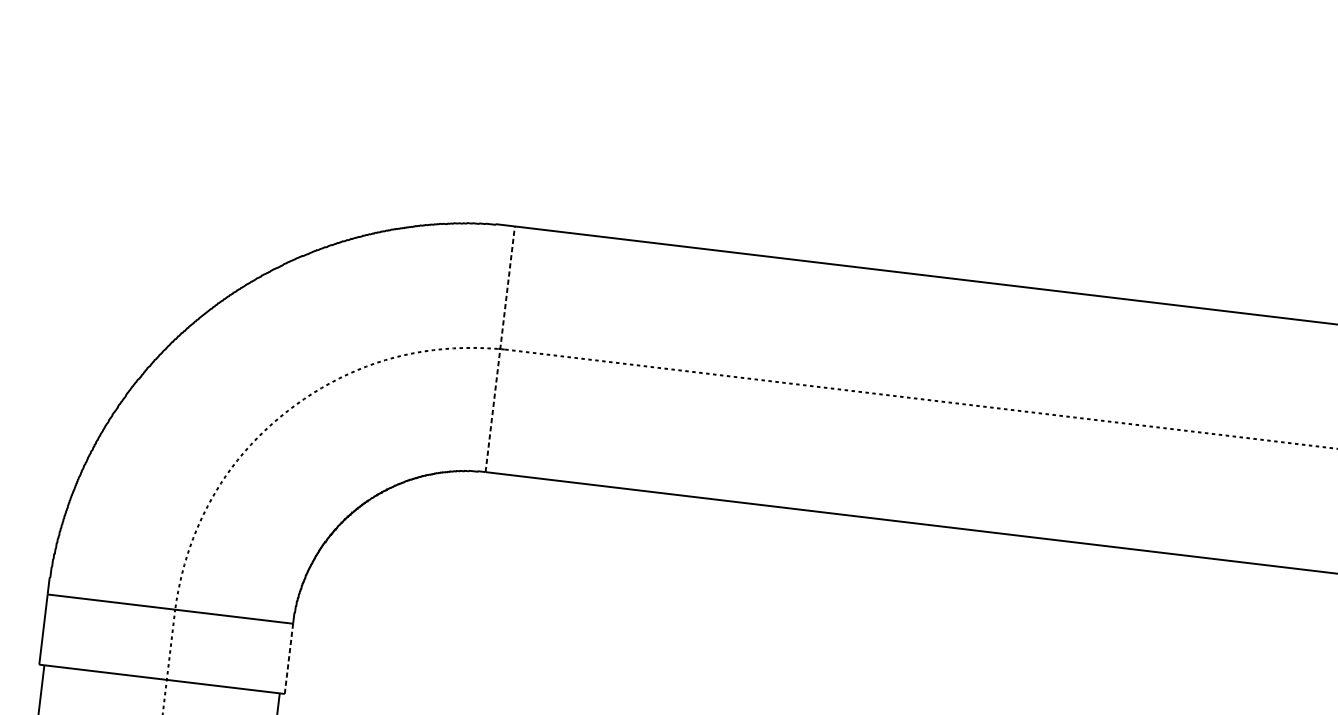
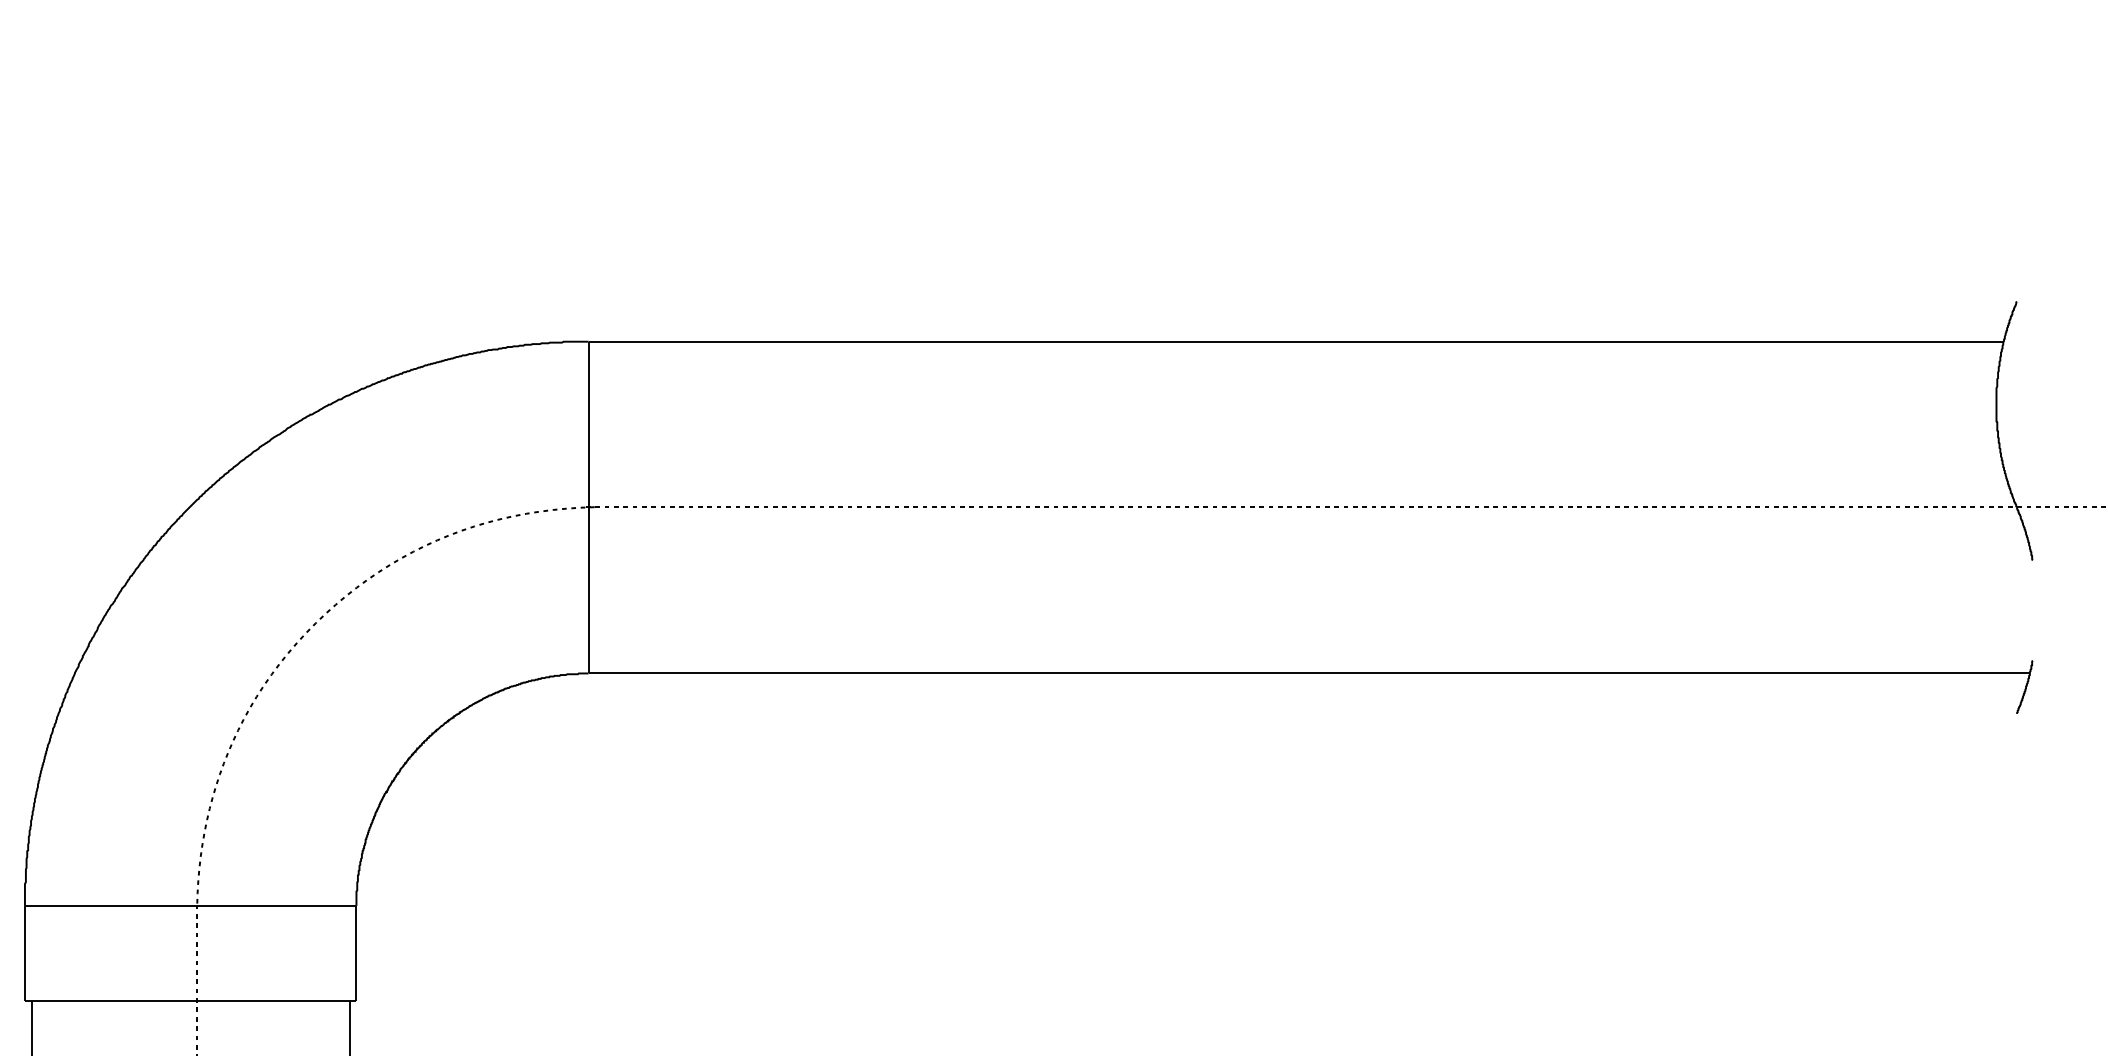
line: (500, 349) -> (588, 507), dashed -> solid
line: (289, 658) -> (356, 952), dashed -> solid

